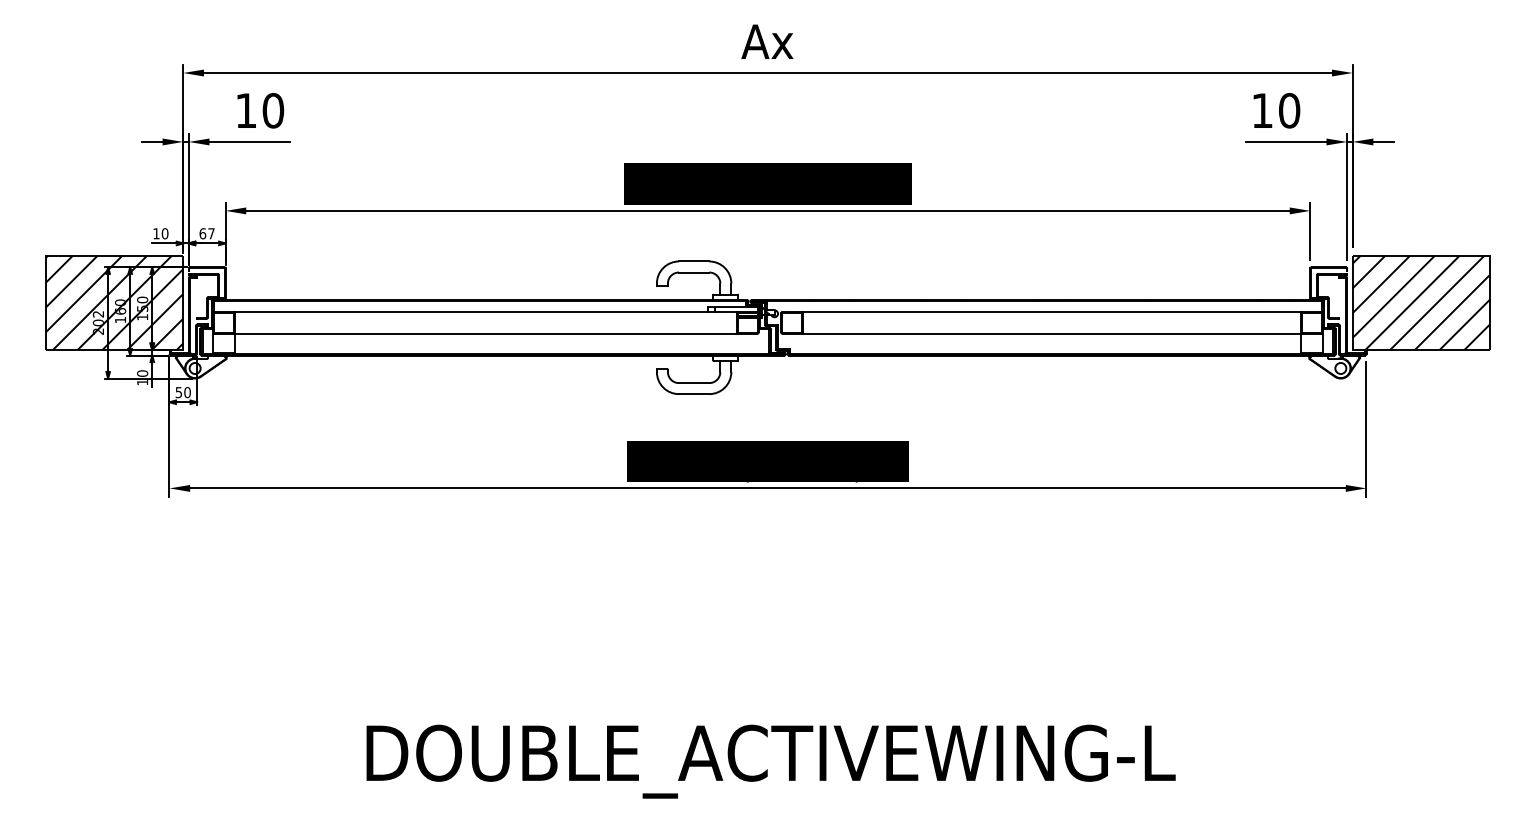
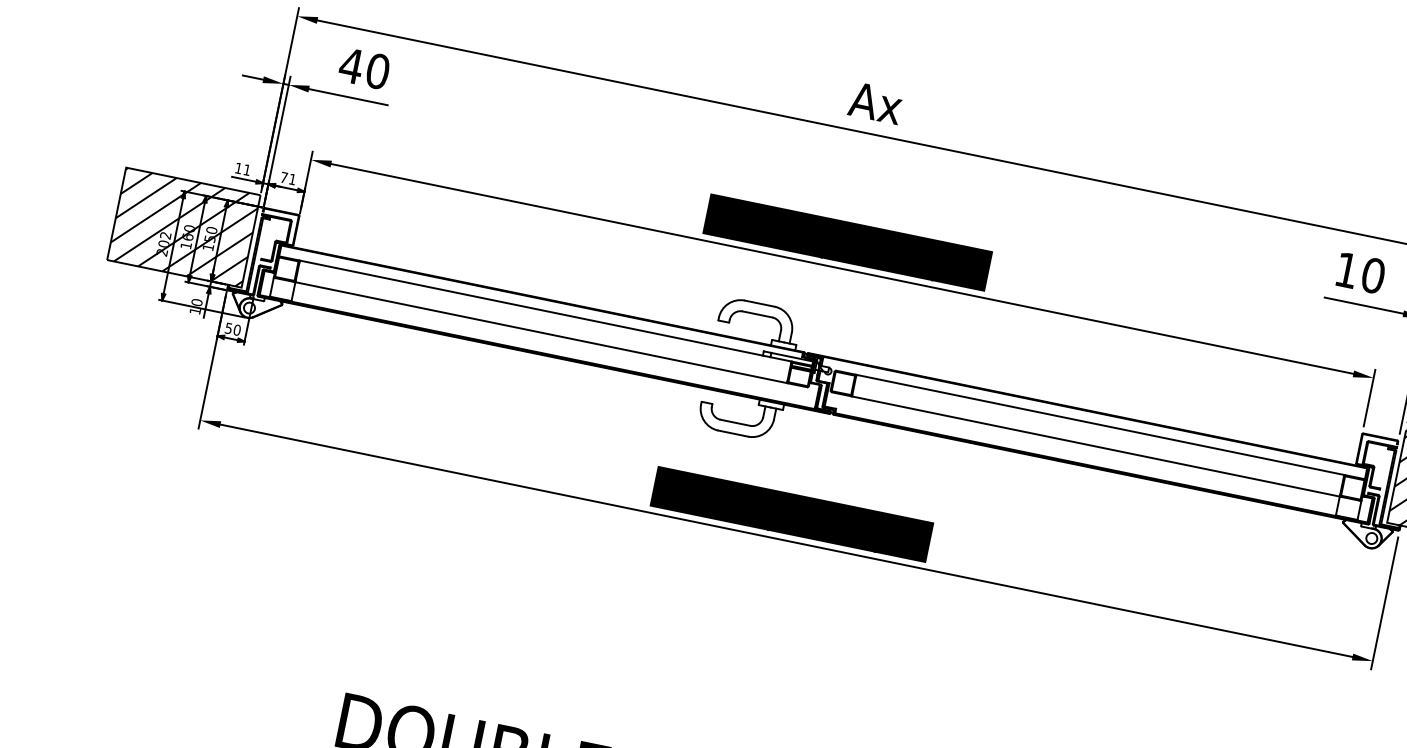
text: (246, 110) -> (351, 65), 10 -> 40
text: (164, 233) -> (246, 169), 10 -> 11
text: (206, 233) -> (287, 178), 67 -> 71

